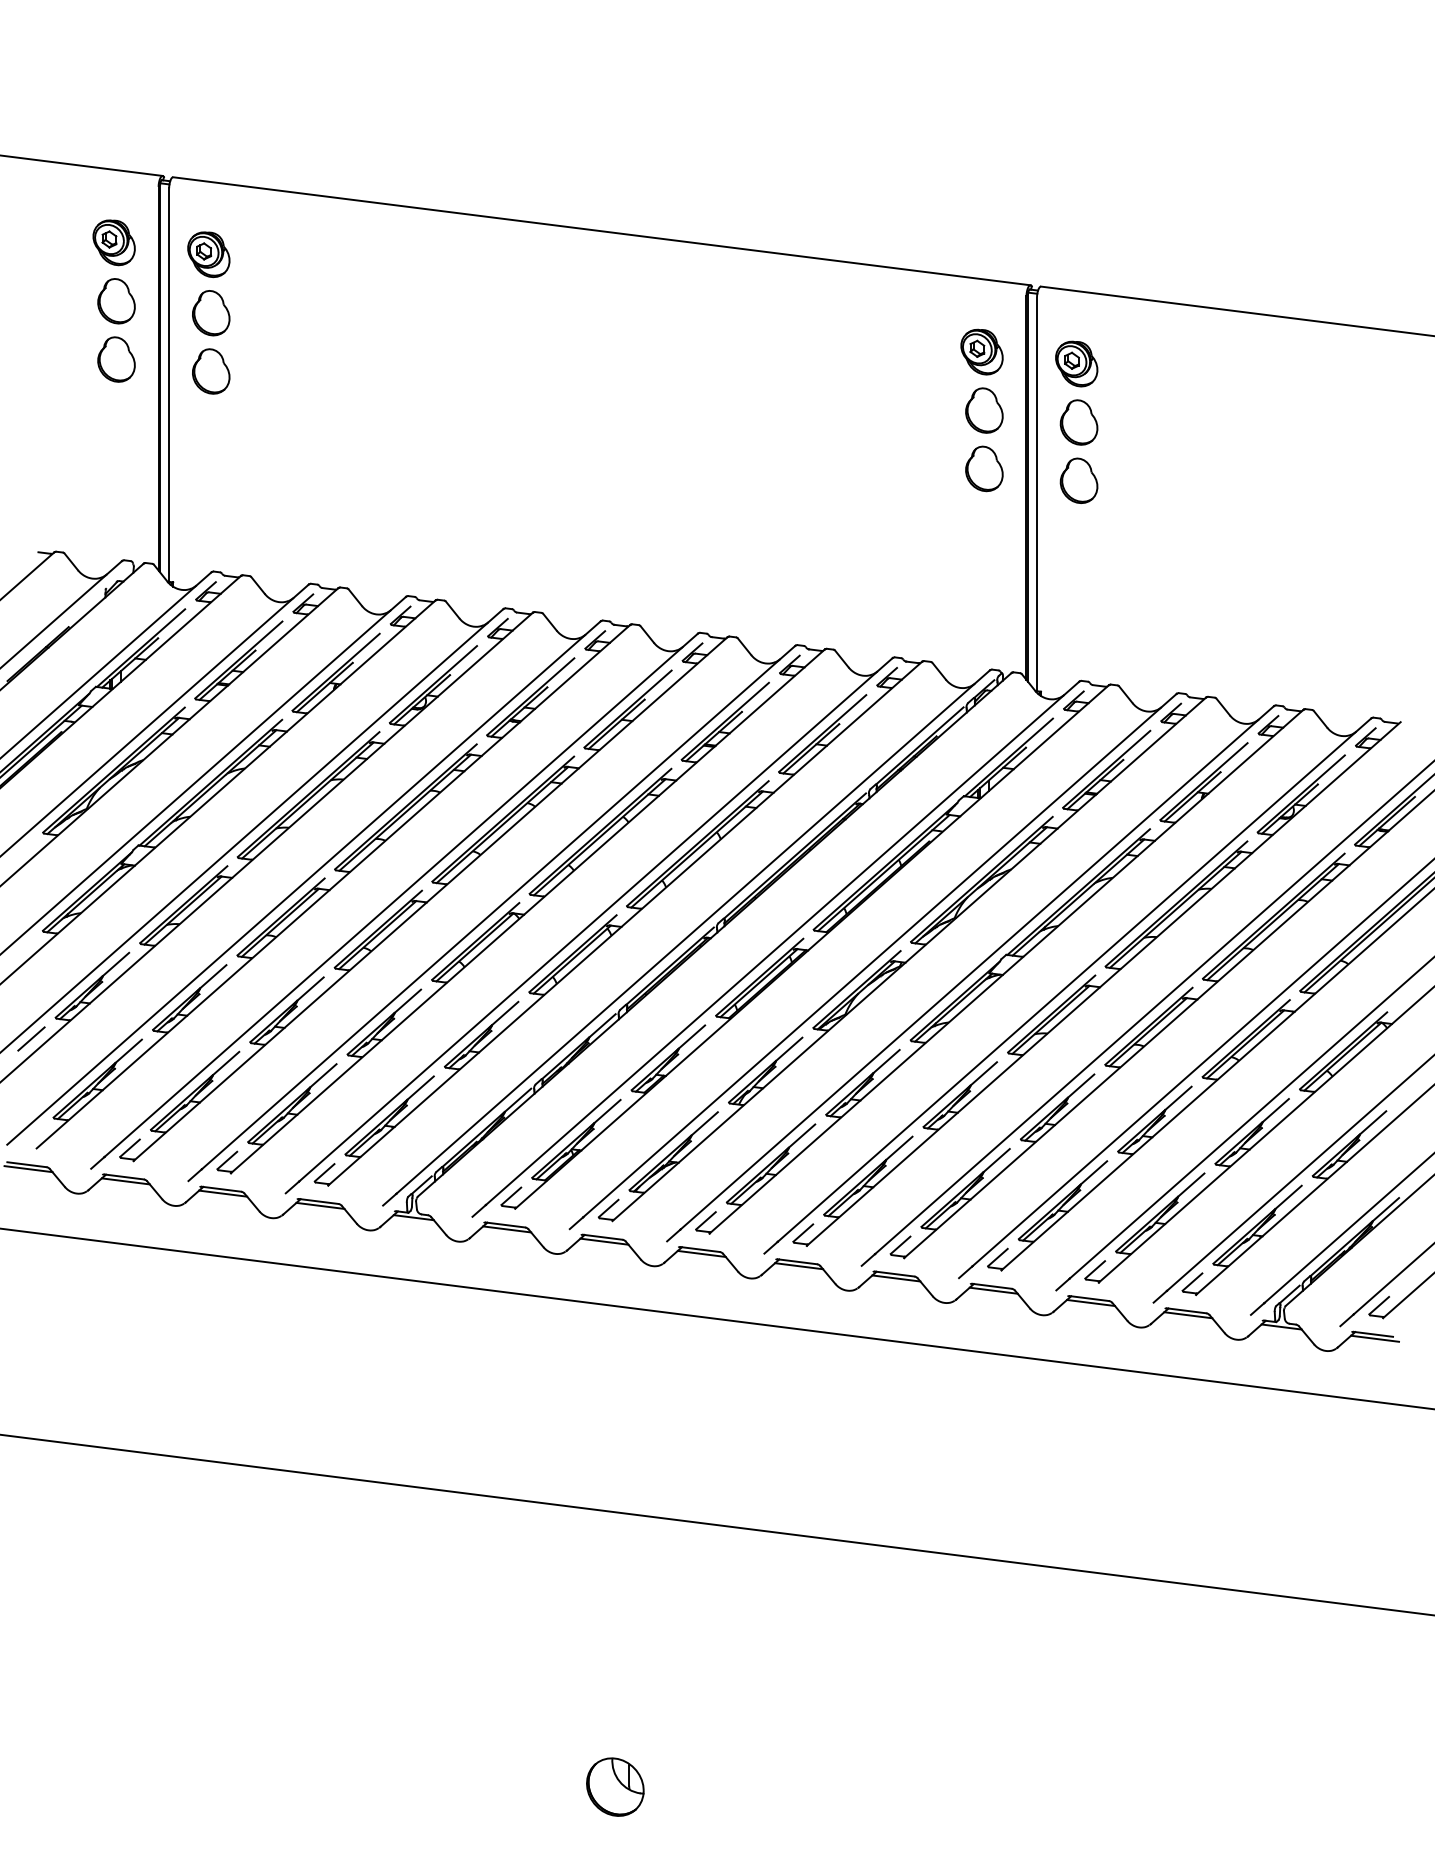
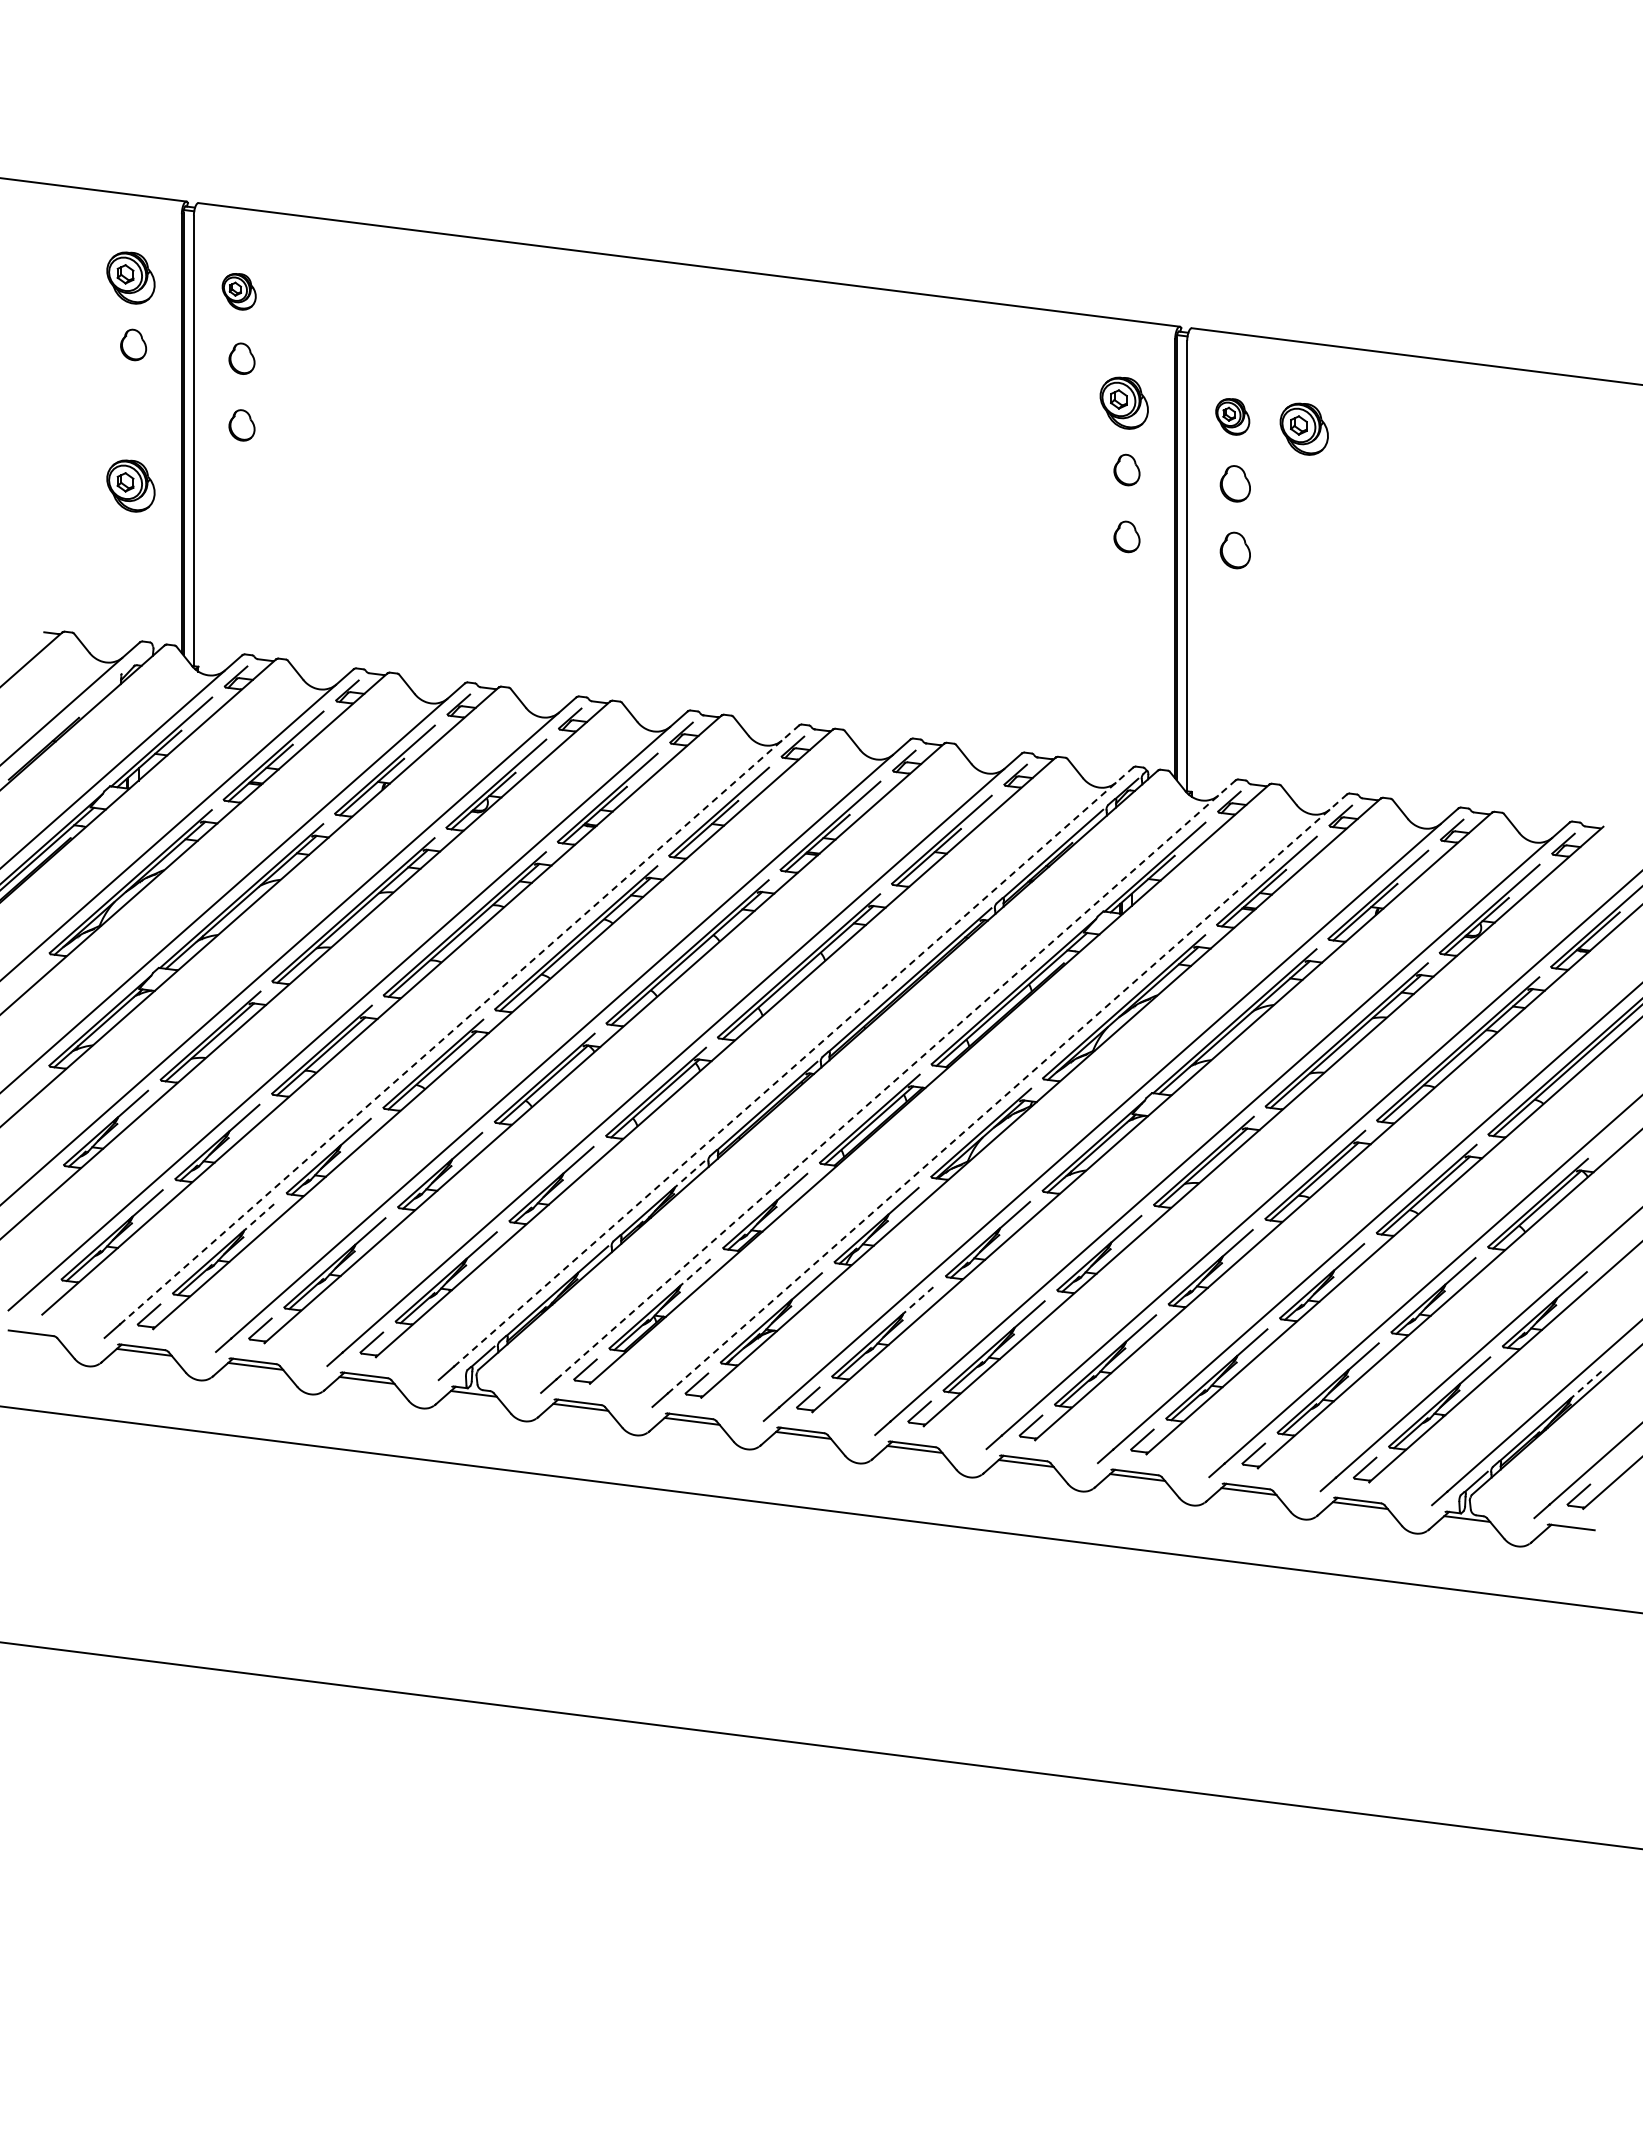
part: (208, 254) -> (238, 291), size x0.7
part: (116, 300) -> (133, 344), size x0.6
part: (210, 313) -> (241, 358), size x0.6
part: (116, 359) -> (133, 411), removed
part: (1076, 363) -> (1232, 416), size x0.7
part: (210, 371) -> (241, 425), size x0.6
part: (1138, 374) -> (1303, 428), added
part: (983, 410) -> (1126, 469), size x0.6
part: (1079, 422) -> (1235, 483), size x0.7
part: (113, 424) -> (130, 485), added
part: (983, 468) -> (1126, 536), size x0.6
part: (1079, 480) -> (1235, 550), size x0.7
line: (401, 894) -> (459, 1024), solid -> dashed
line: (693, 932) -> (793, 1067), solid -> dashed
line: (783, 942) -> (896, 1079), solid -> dashed
line: (880, 955) -> (1007, 1093), solid -> dashed
line: (602, 1025) -> (689, 1174), solid -> dashed
line: (31, 1039) -> (36, 1189), removed
line: (225, 1063) -> (258, 1217), solid -> dashed
line: (607, 1111) -> (695, 1272), solid -> dashed
line: (801, 1136) -> (917, 1300), solid -> dashed
line: (28, 1168) -> (32, 1337), removed
line: (1385, 1210) -> (1586, 1385), solid -> dashed
line: (1374, 1338) -> (1573, 1532), removed
part: (615, 1786) -> (704, 2045), removed

